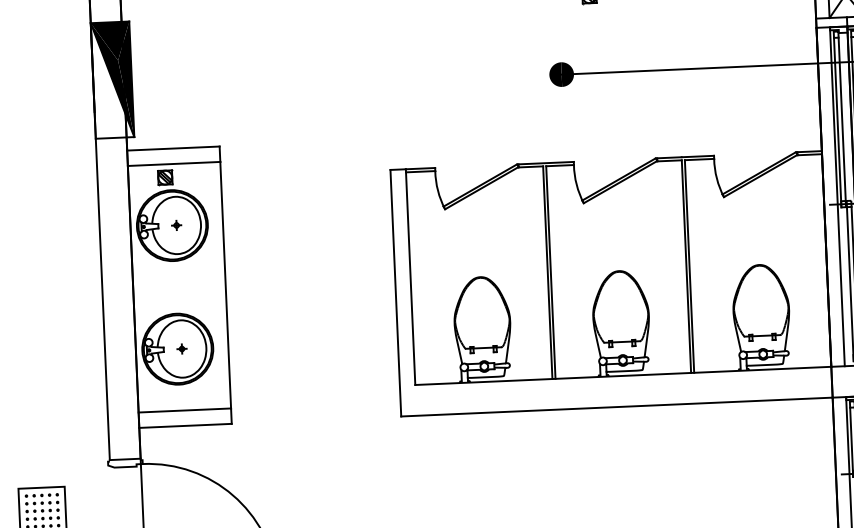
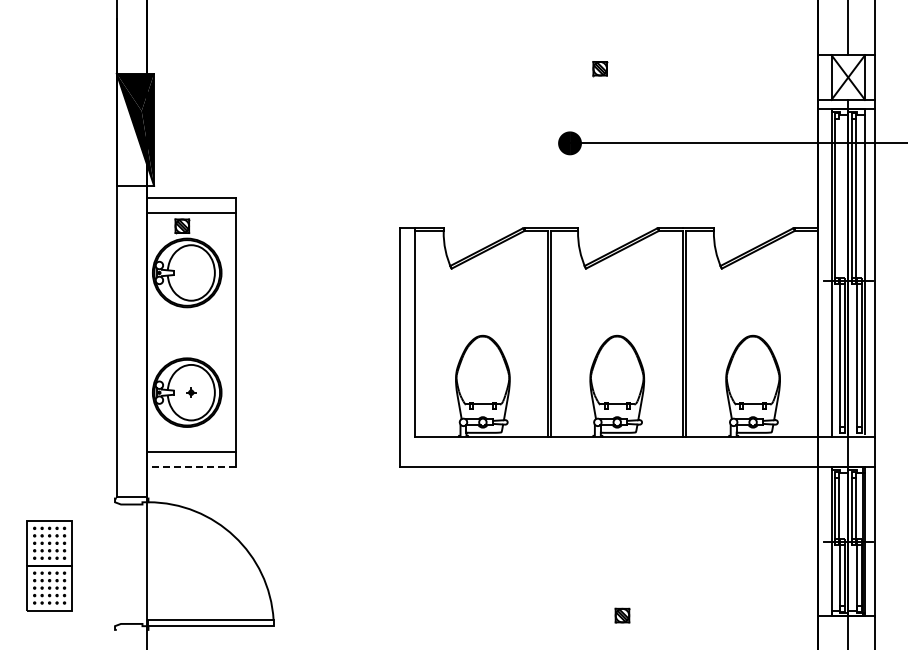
line: (842, 119) -> (839, 198), removed
part: (176, 224) -> (191, 272), removed
line: (185, 426) -> (191, 467), solid -> dashed

